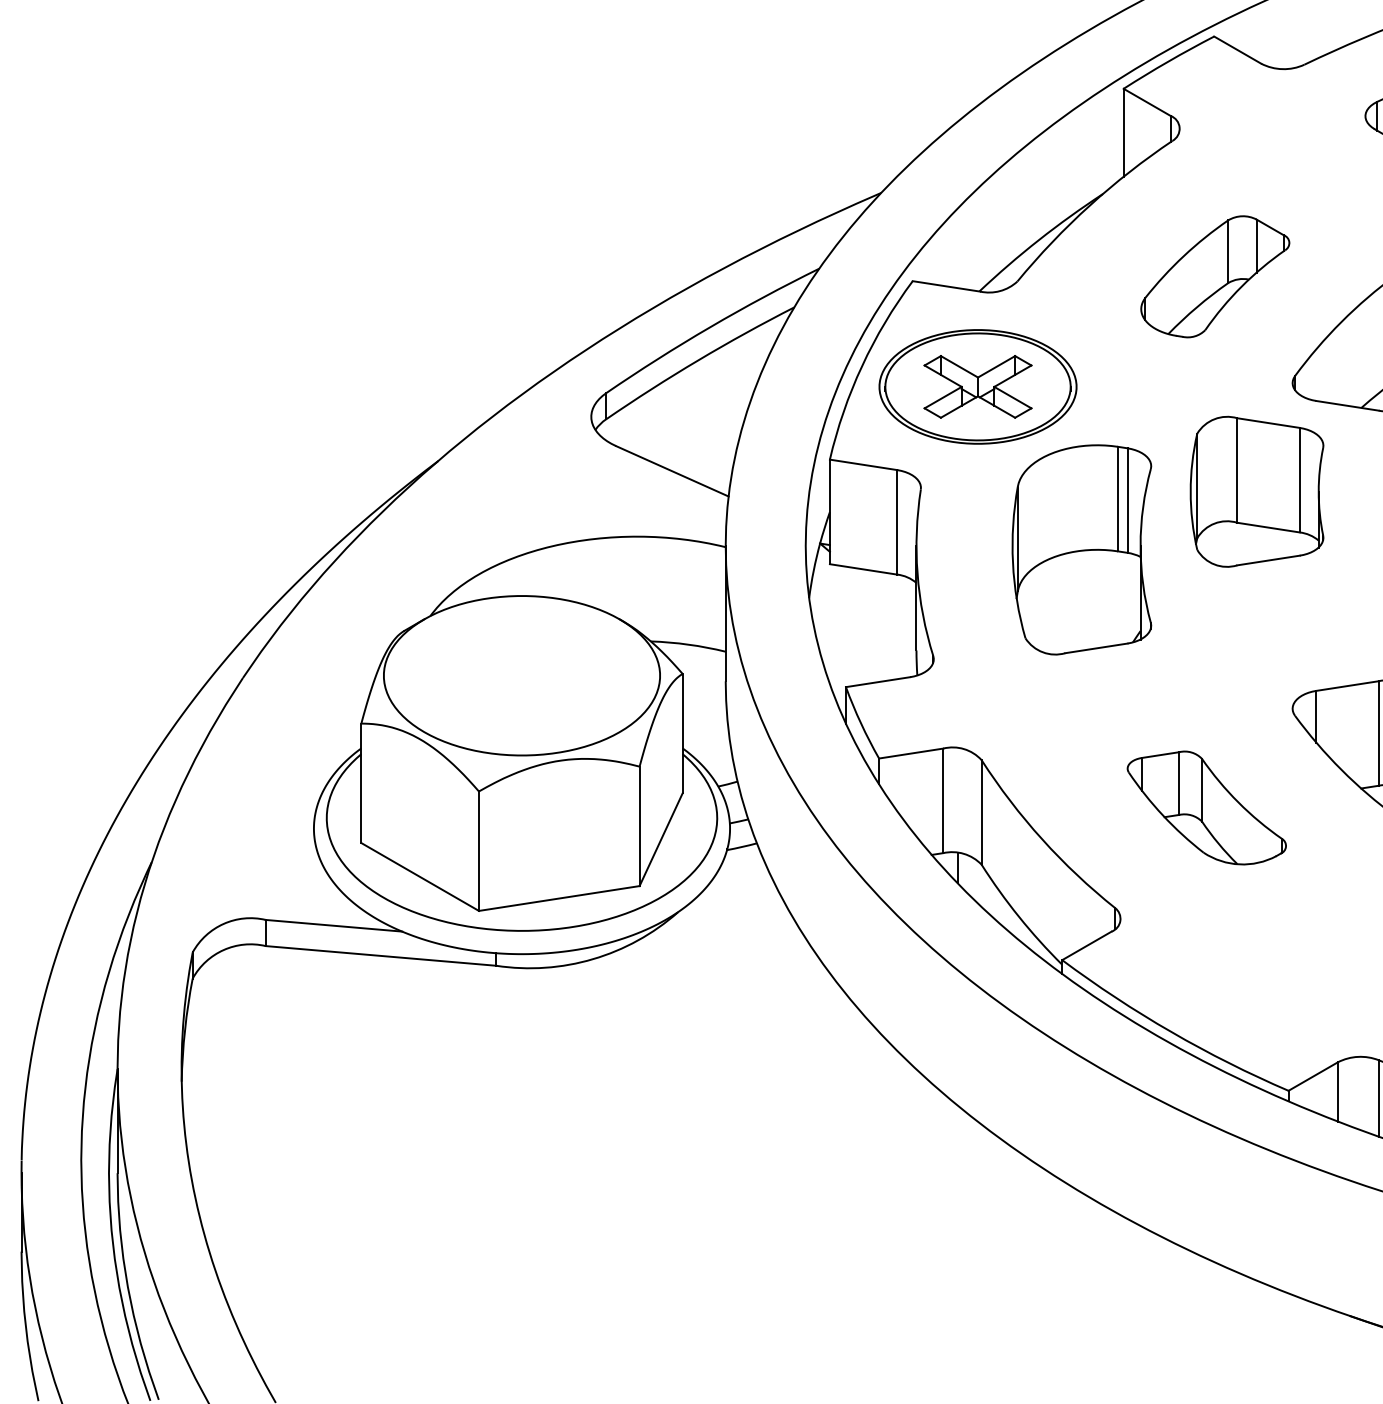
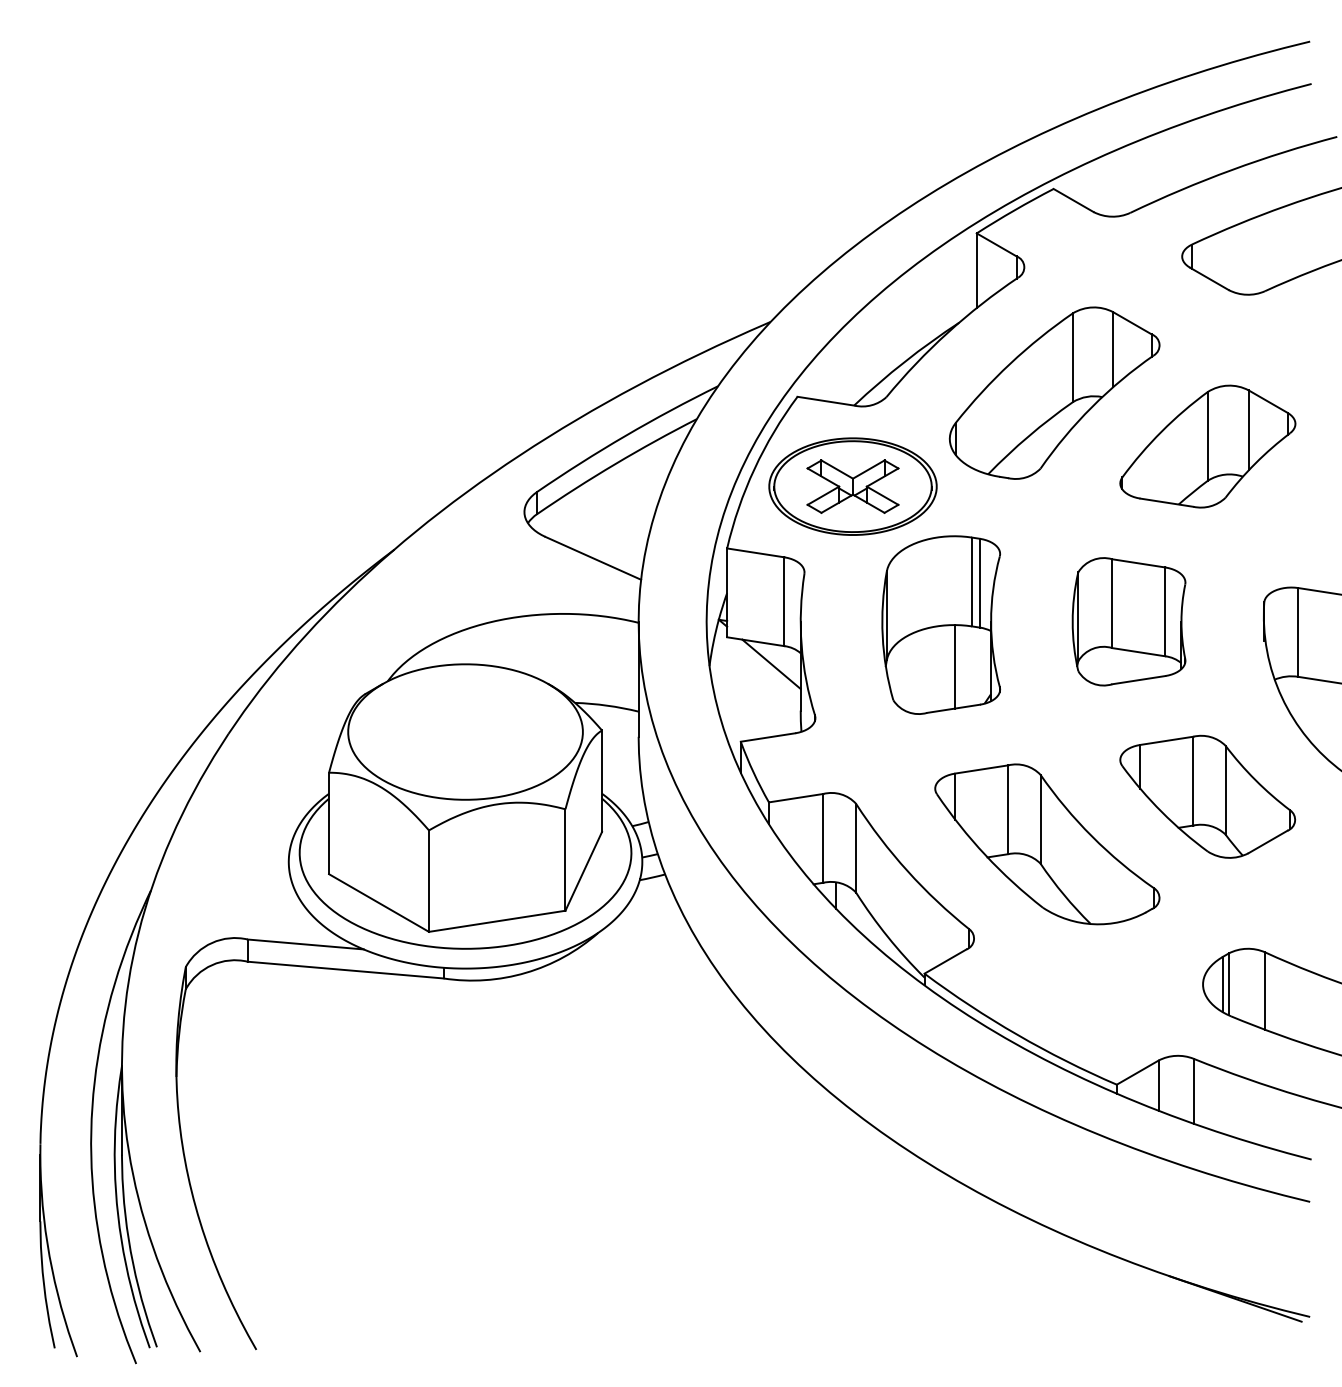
part: (1215, 276) -> (1054, 392), size x1.67
part: (1256, 491) -> (1128, 621), moved
line: (882, 596) -> (771, 664), added
line: (1098, 598) -> (955, 666), added
part: (1206, 808) -> (1047, 844), size x1.67

